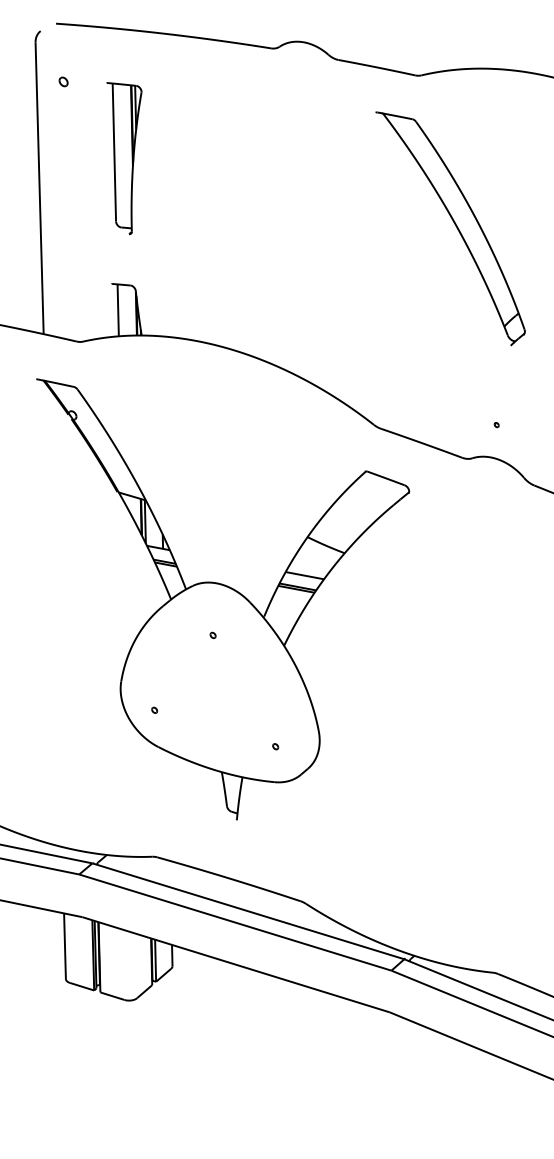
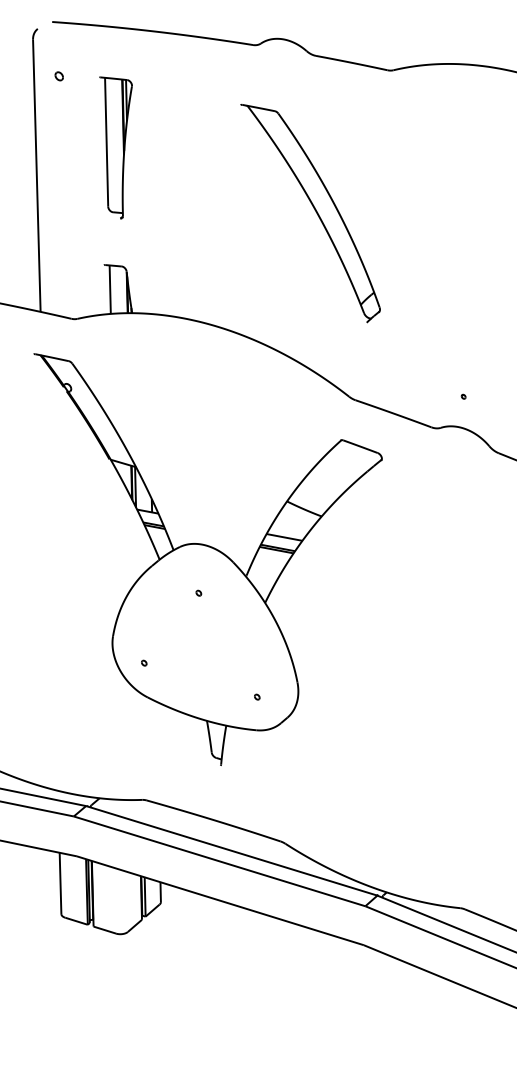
part: (450, 228) -> (310, 213), moved

